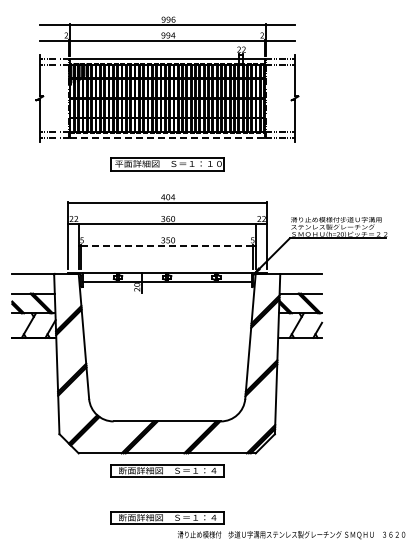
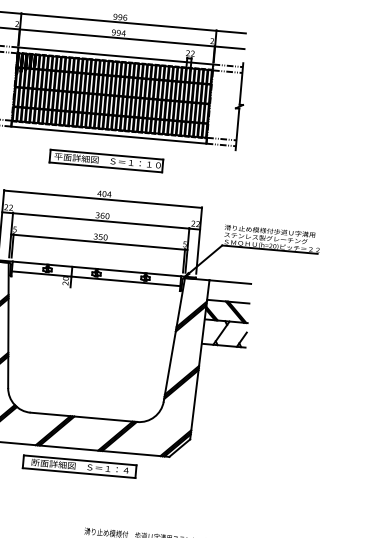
line: (167, 138) -> (108, 135), dashed -> solid
line: (166, 245) -> (98, 242), dashed -> solid
part: (167, 517) -> (75, 513), removed

